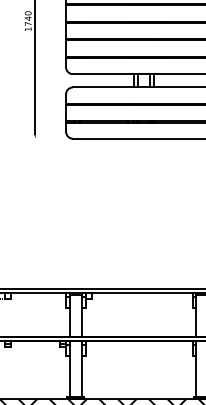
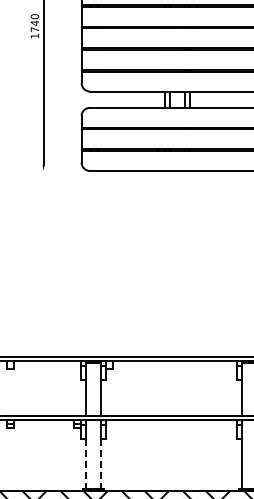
line: (69, 377) -> (85, 464), solid -> dashed
line: (81, 377) -> (100, 464), solid -> dashed

